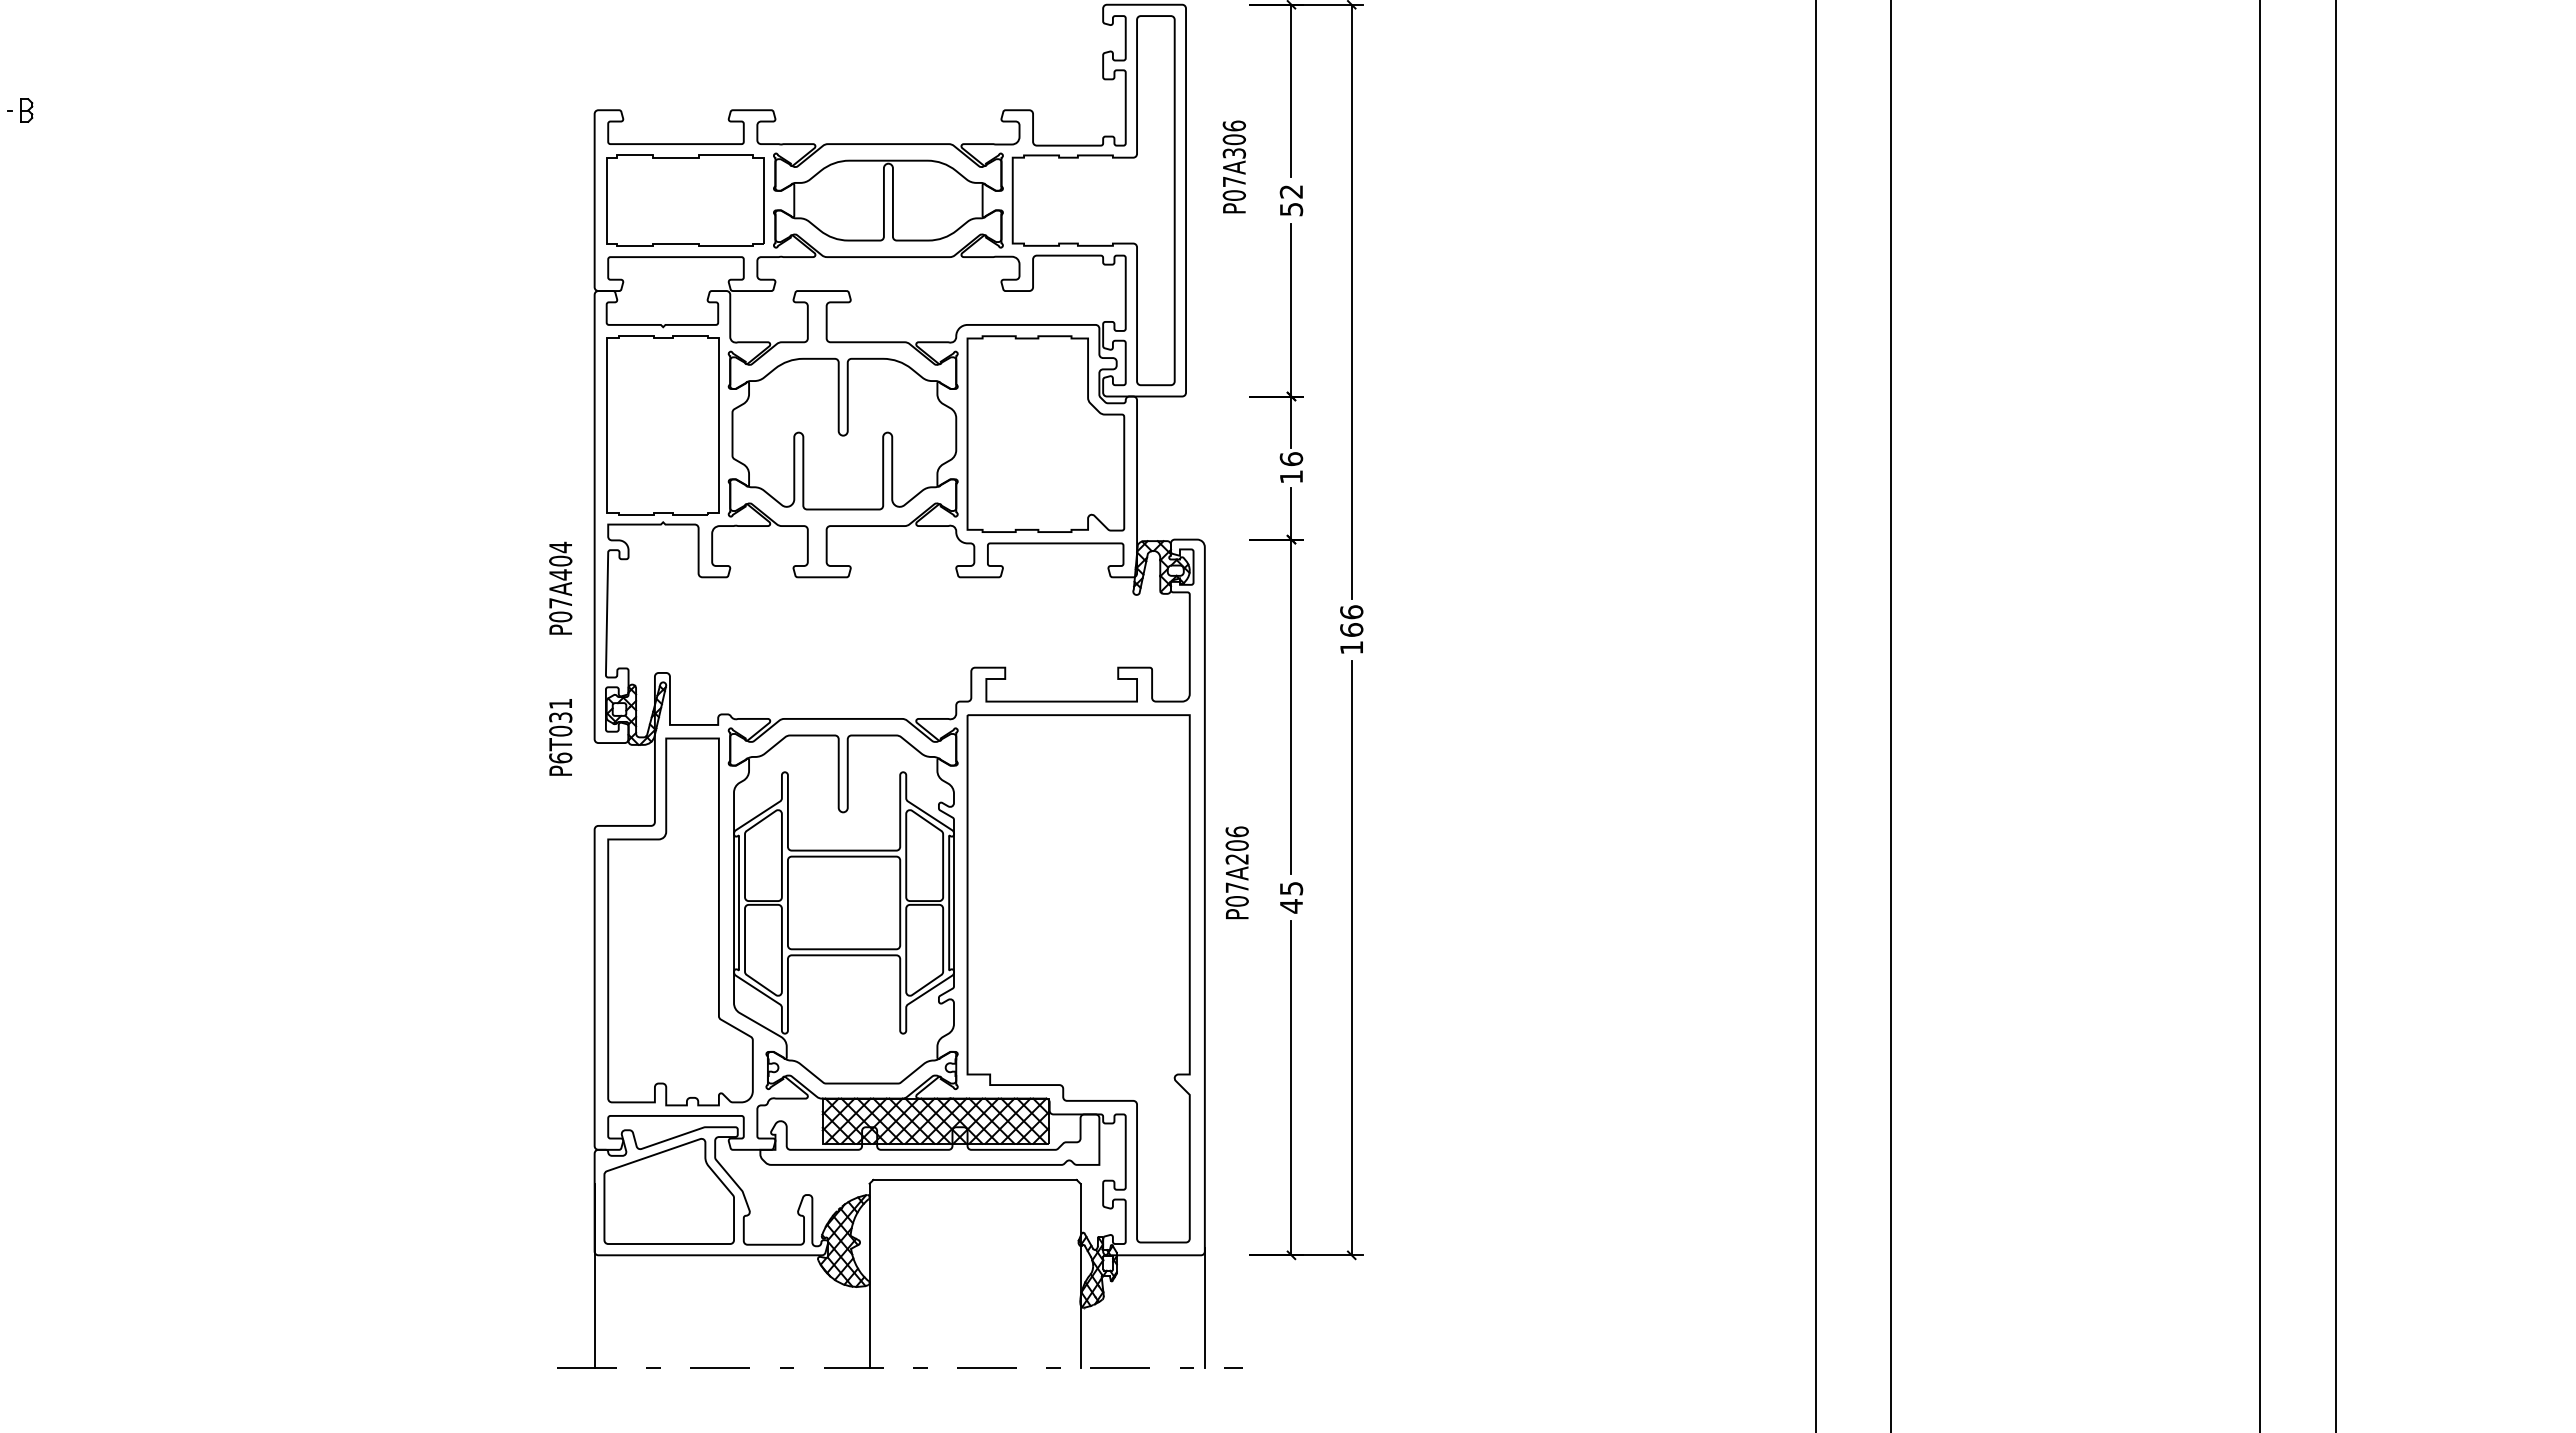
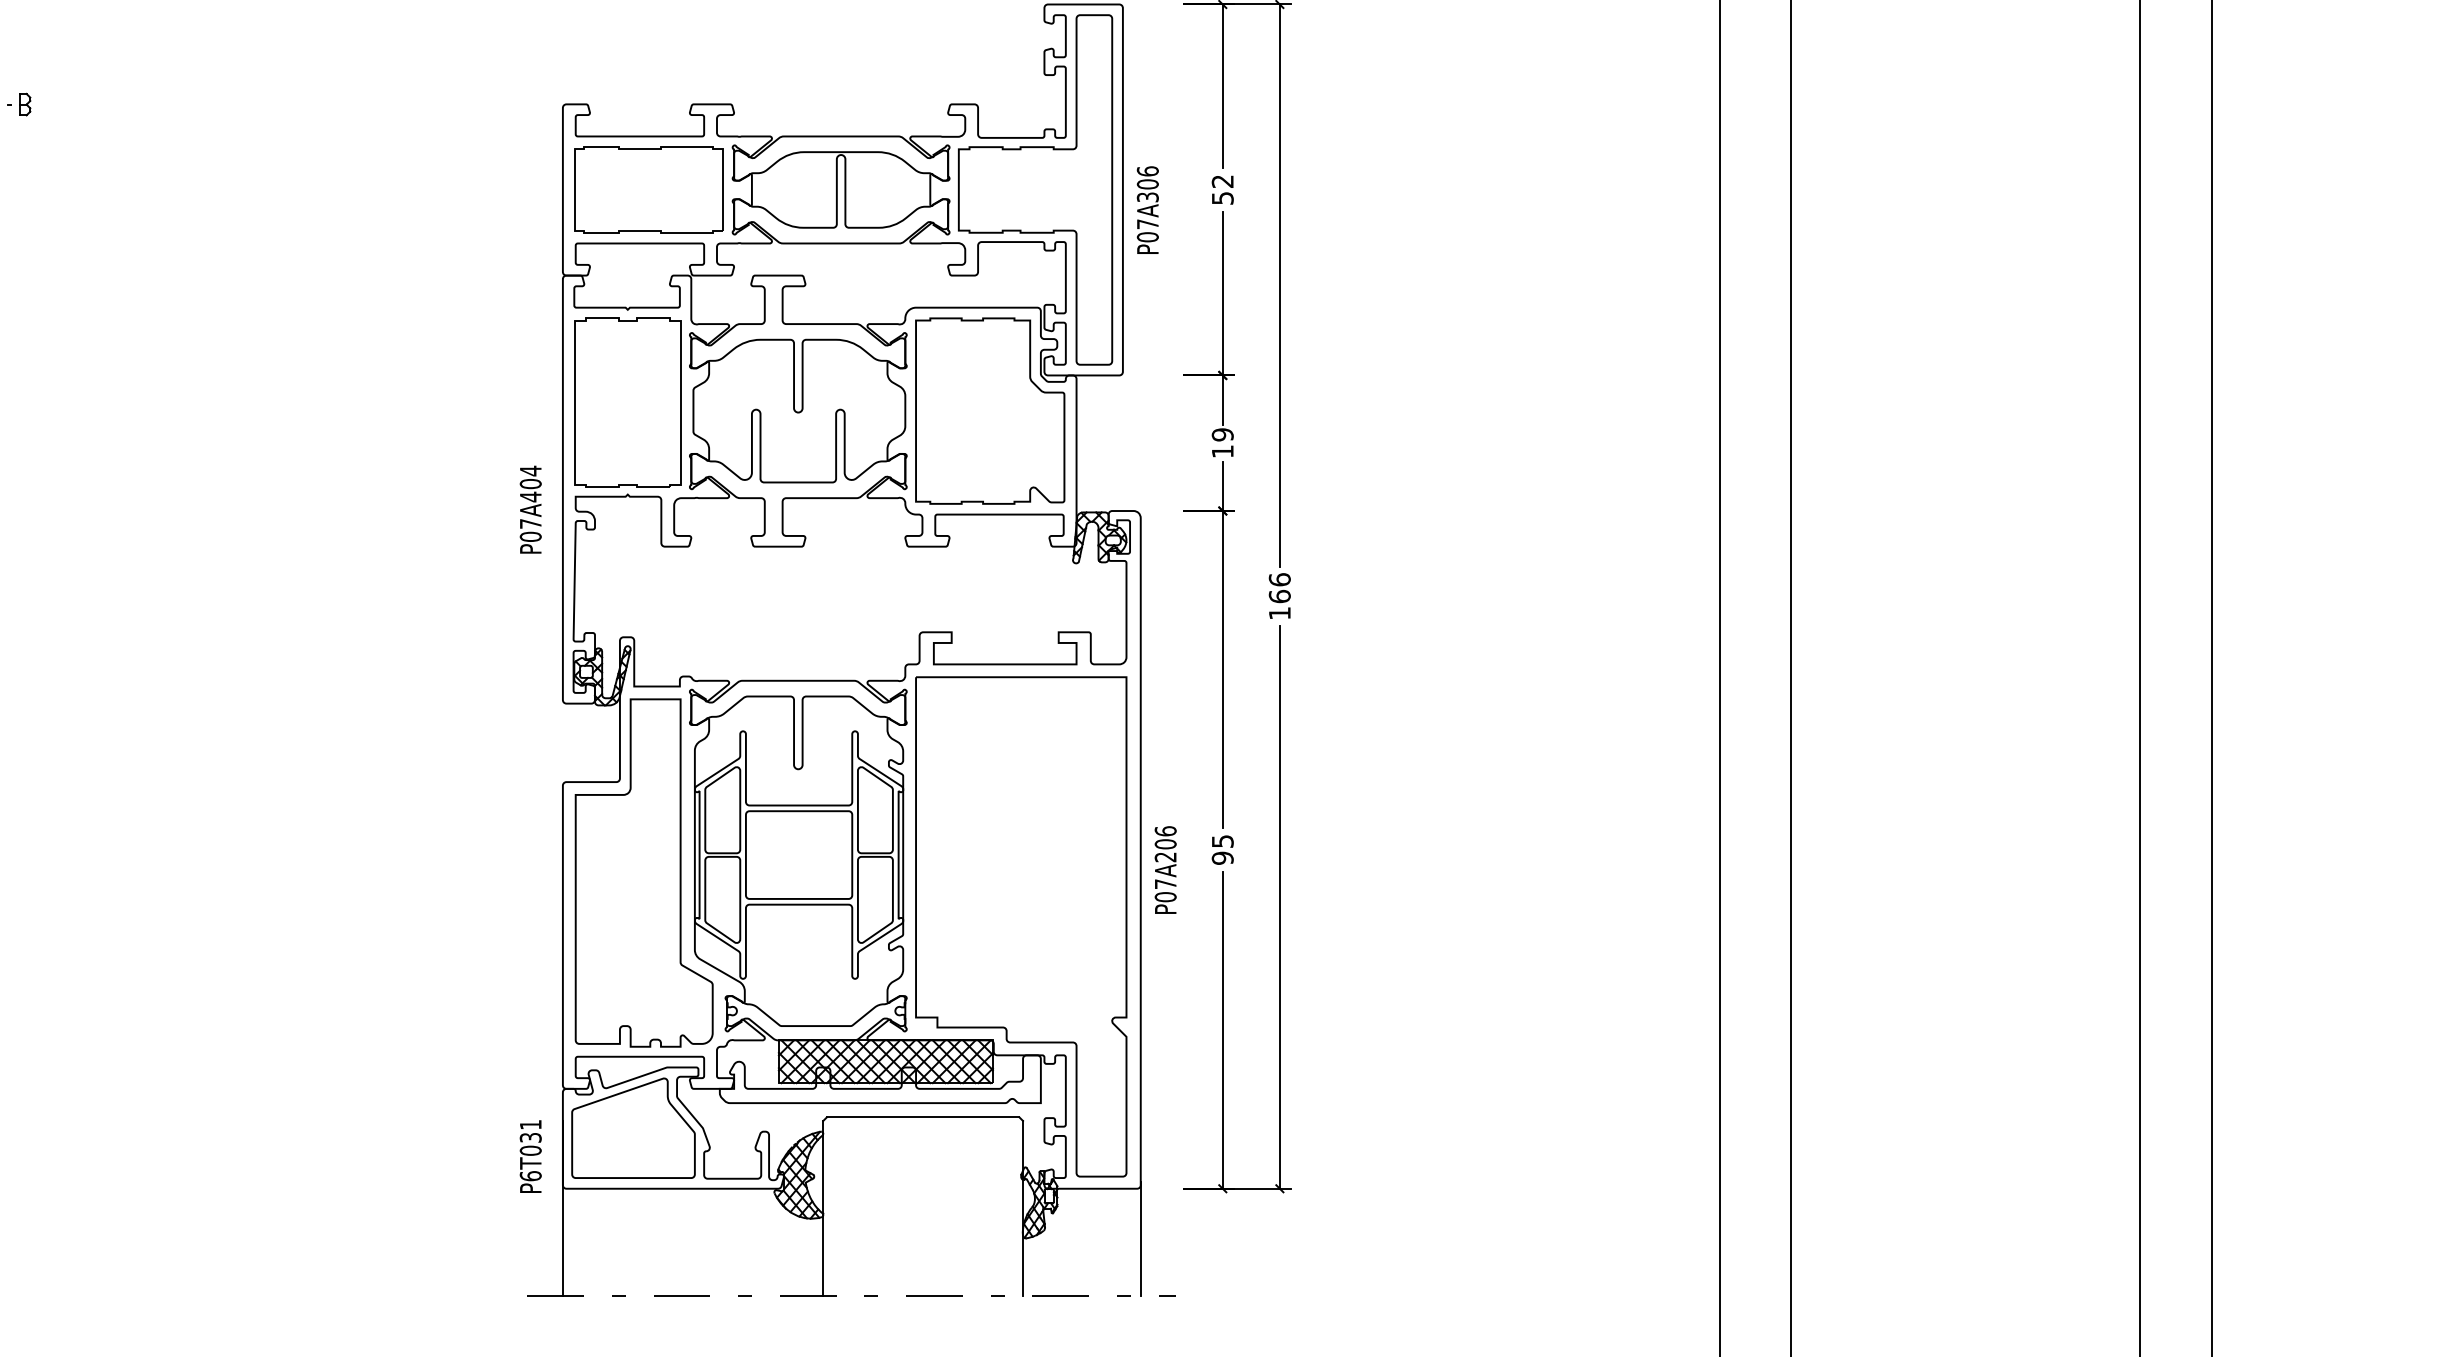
text: (1233, 166) -> (1147, 209), moved
text: (1291, 459) -> (1222, 435), 16 -> 19
text: (560, 587) -> (530, 508), moved
text: (560, 737) -> (530, 1156), moved
text: (1236, 872) -> (1165, 869), moved
text: (1291, 906) -> (1222, 858), 45 -> 95

